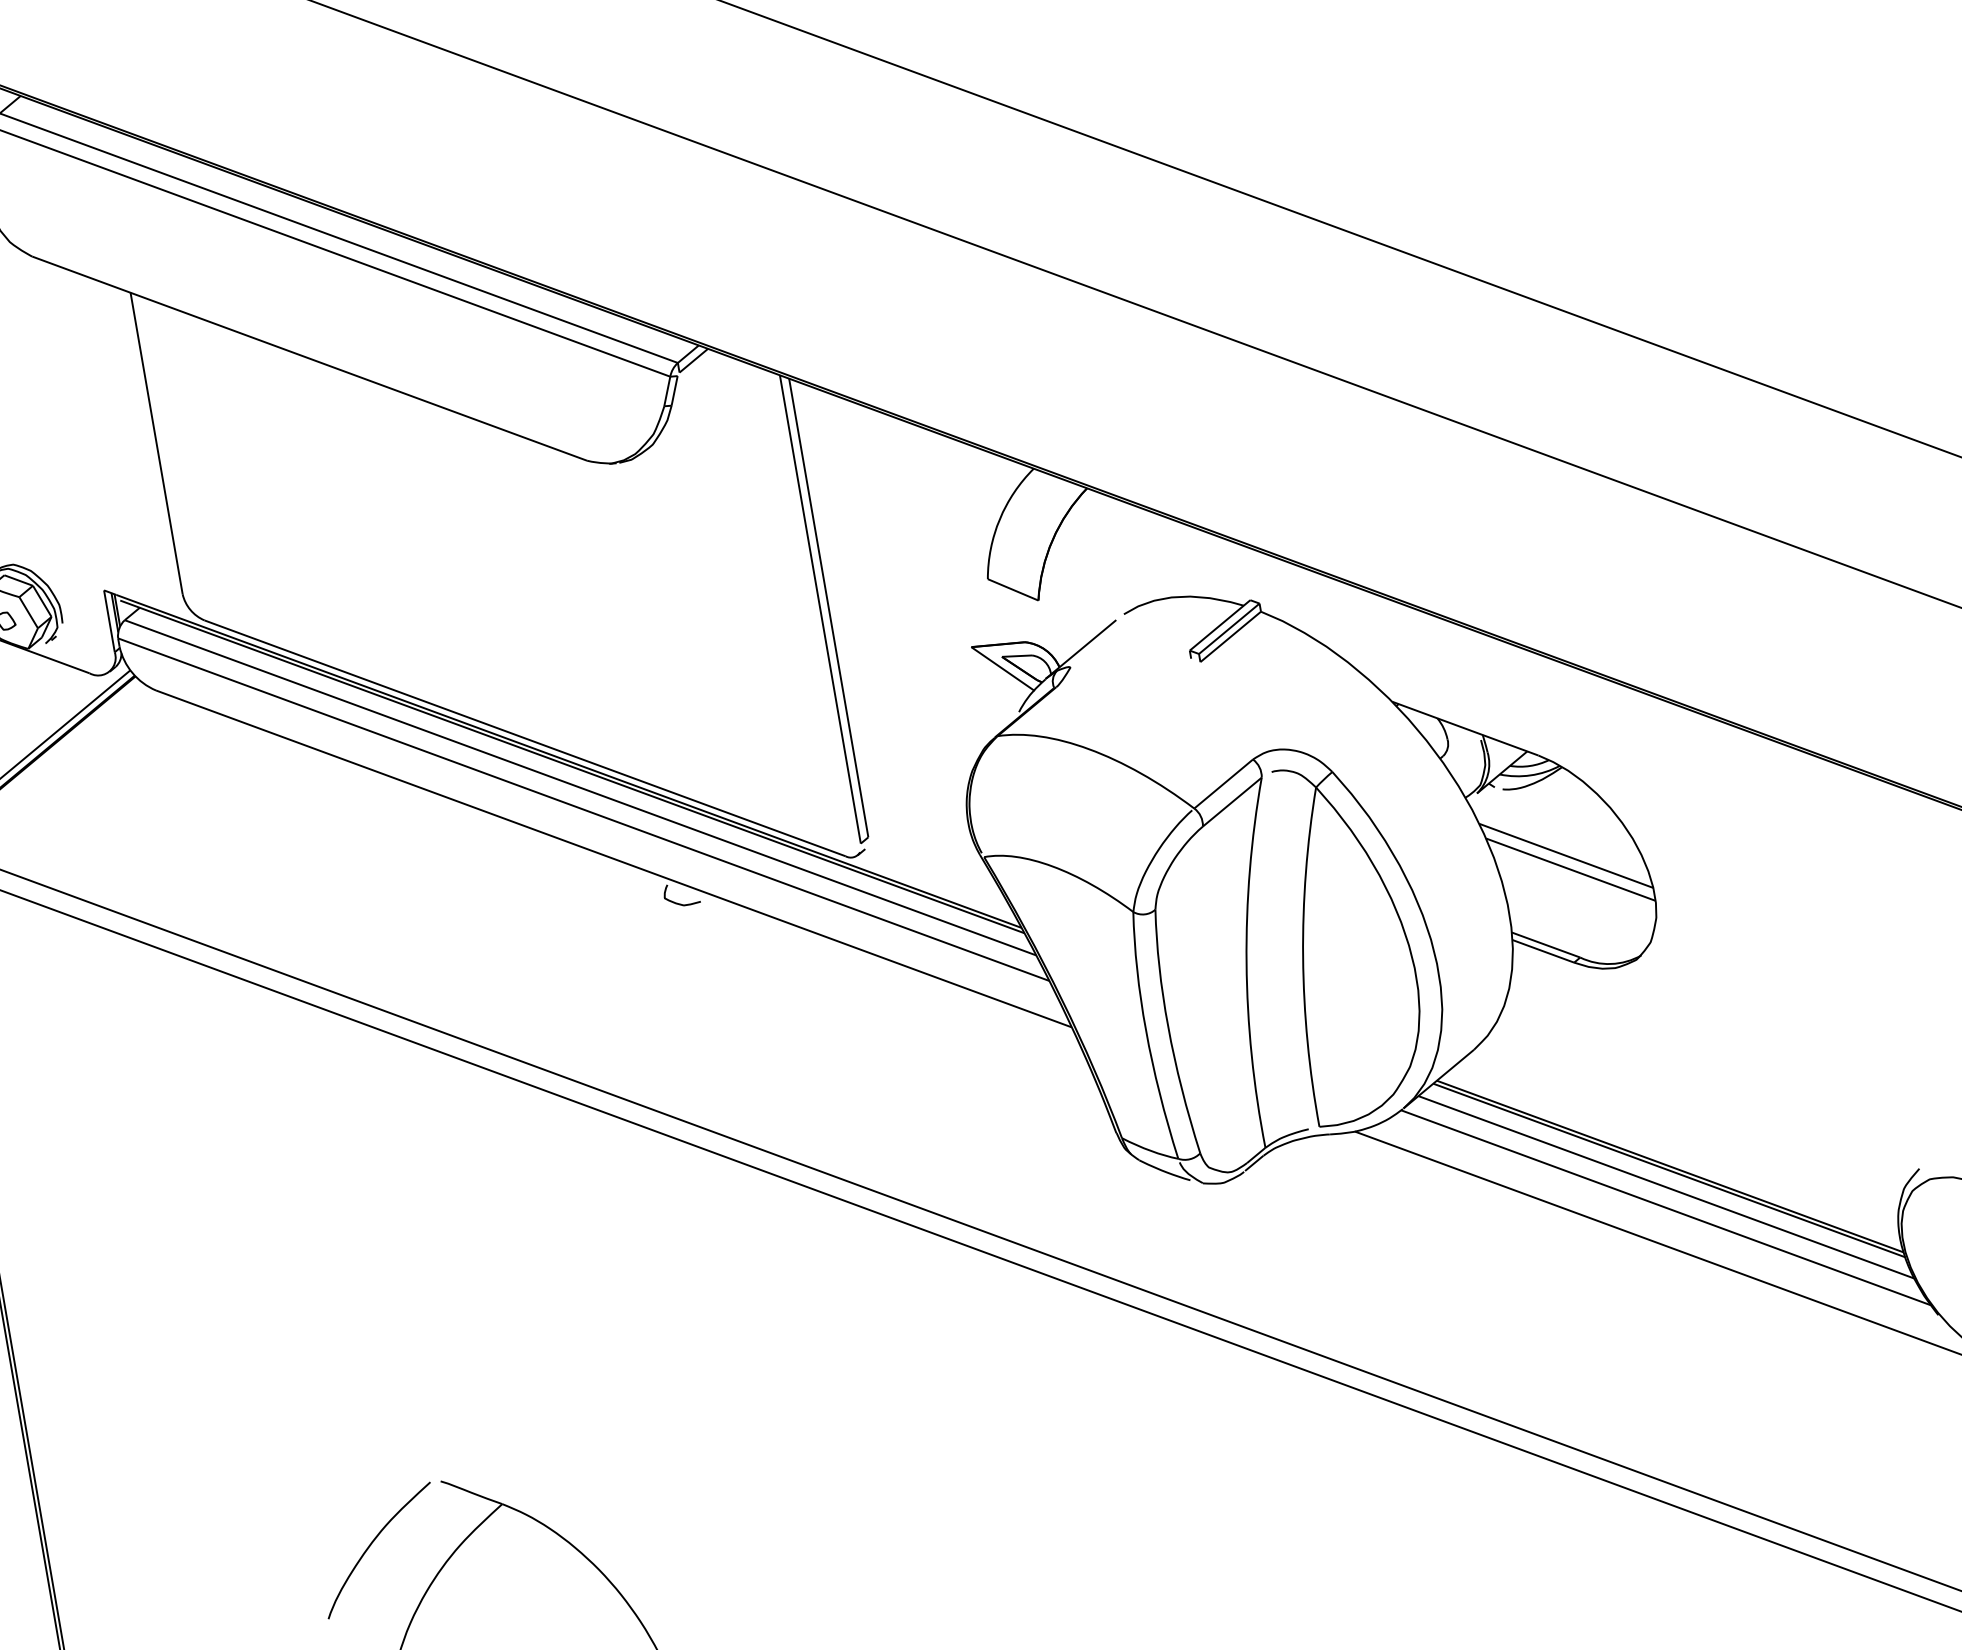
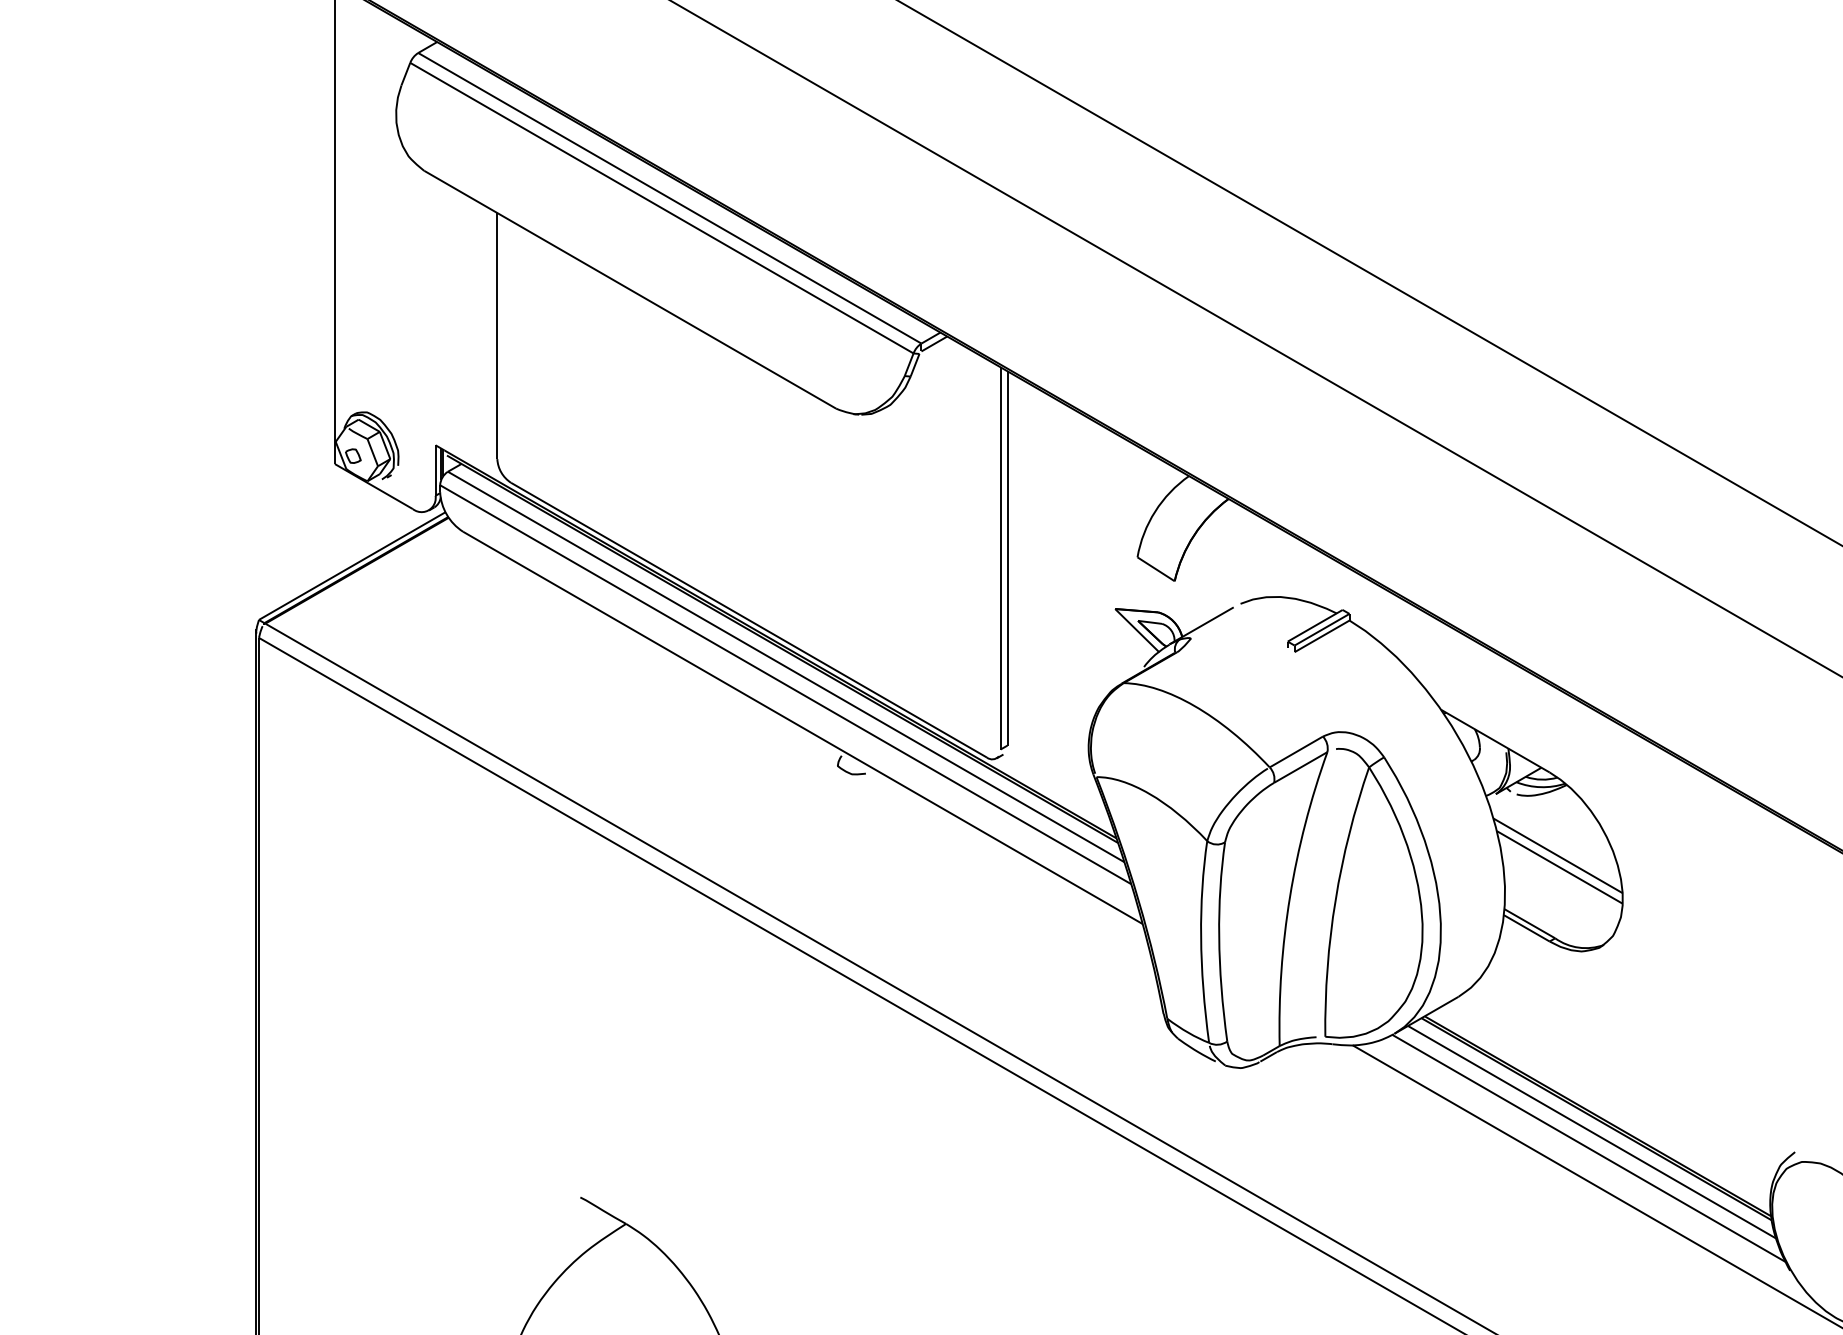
part: (372, 1544) -> (517, 1238), removed

